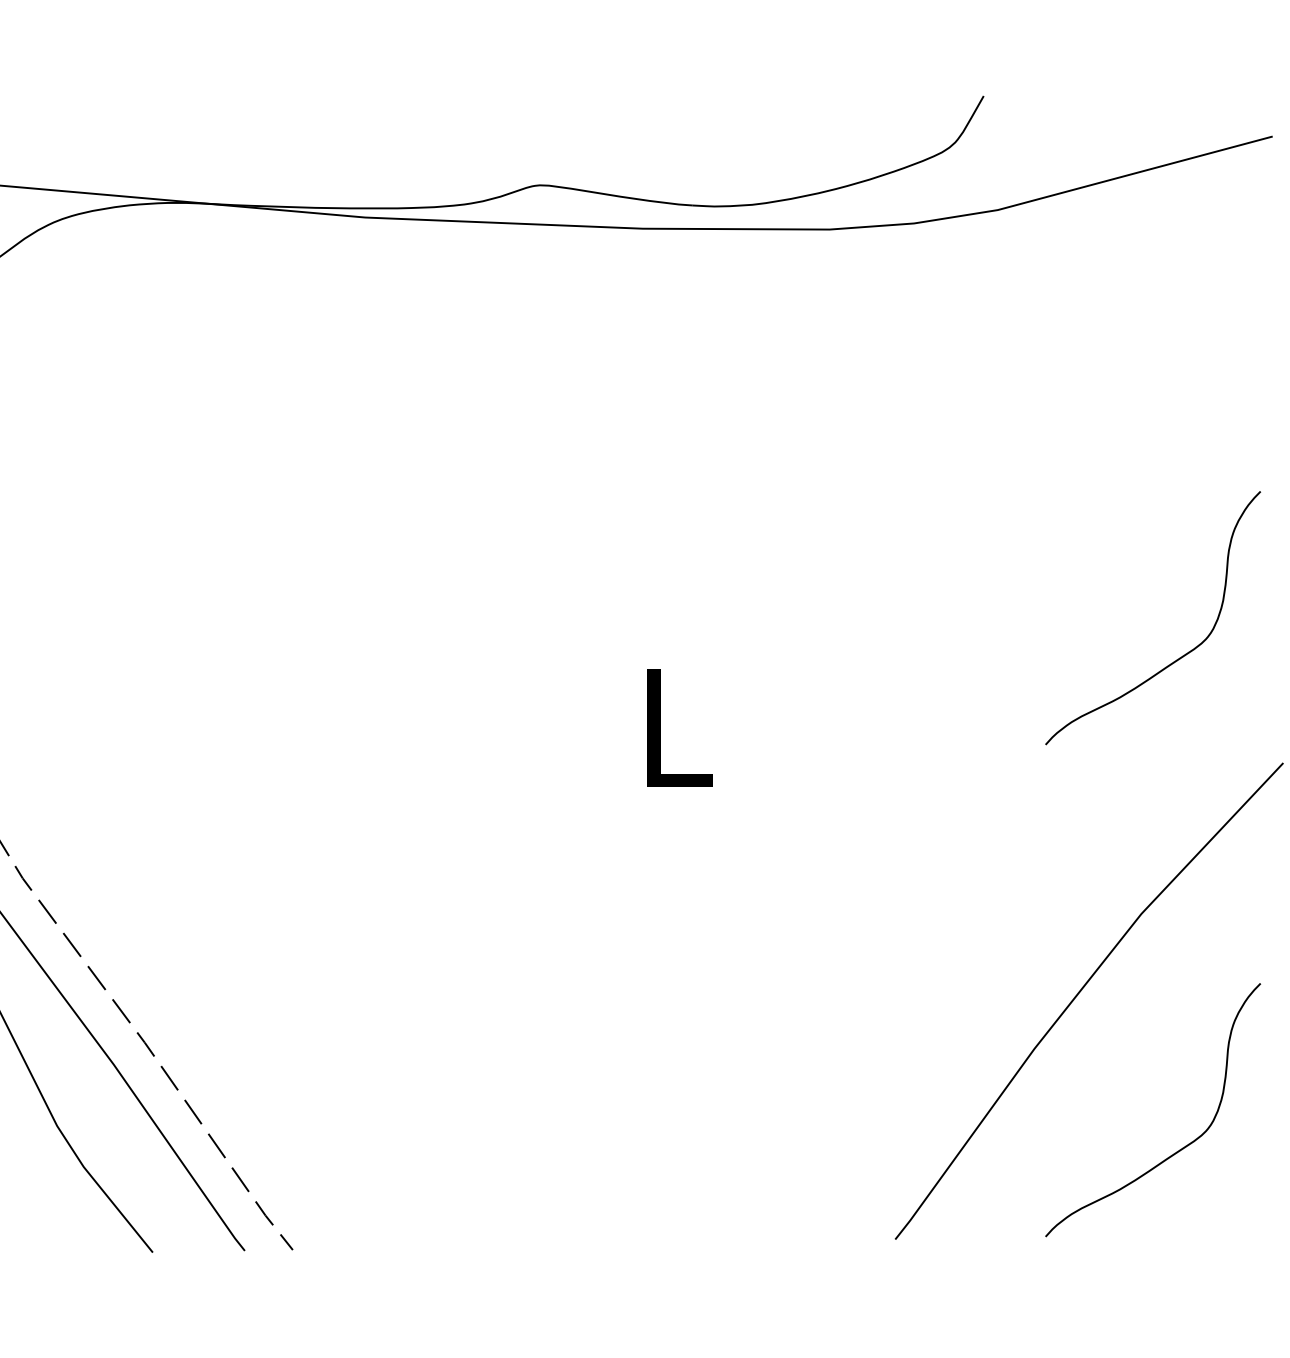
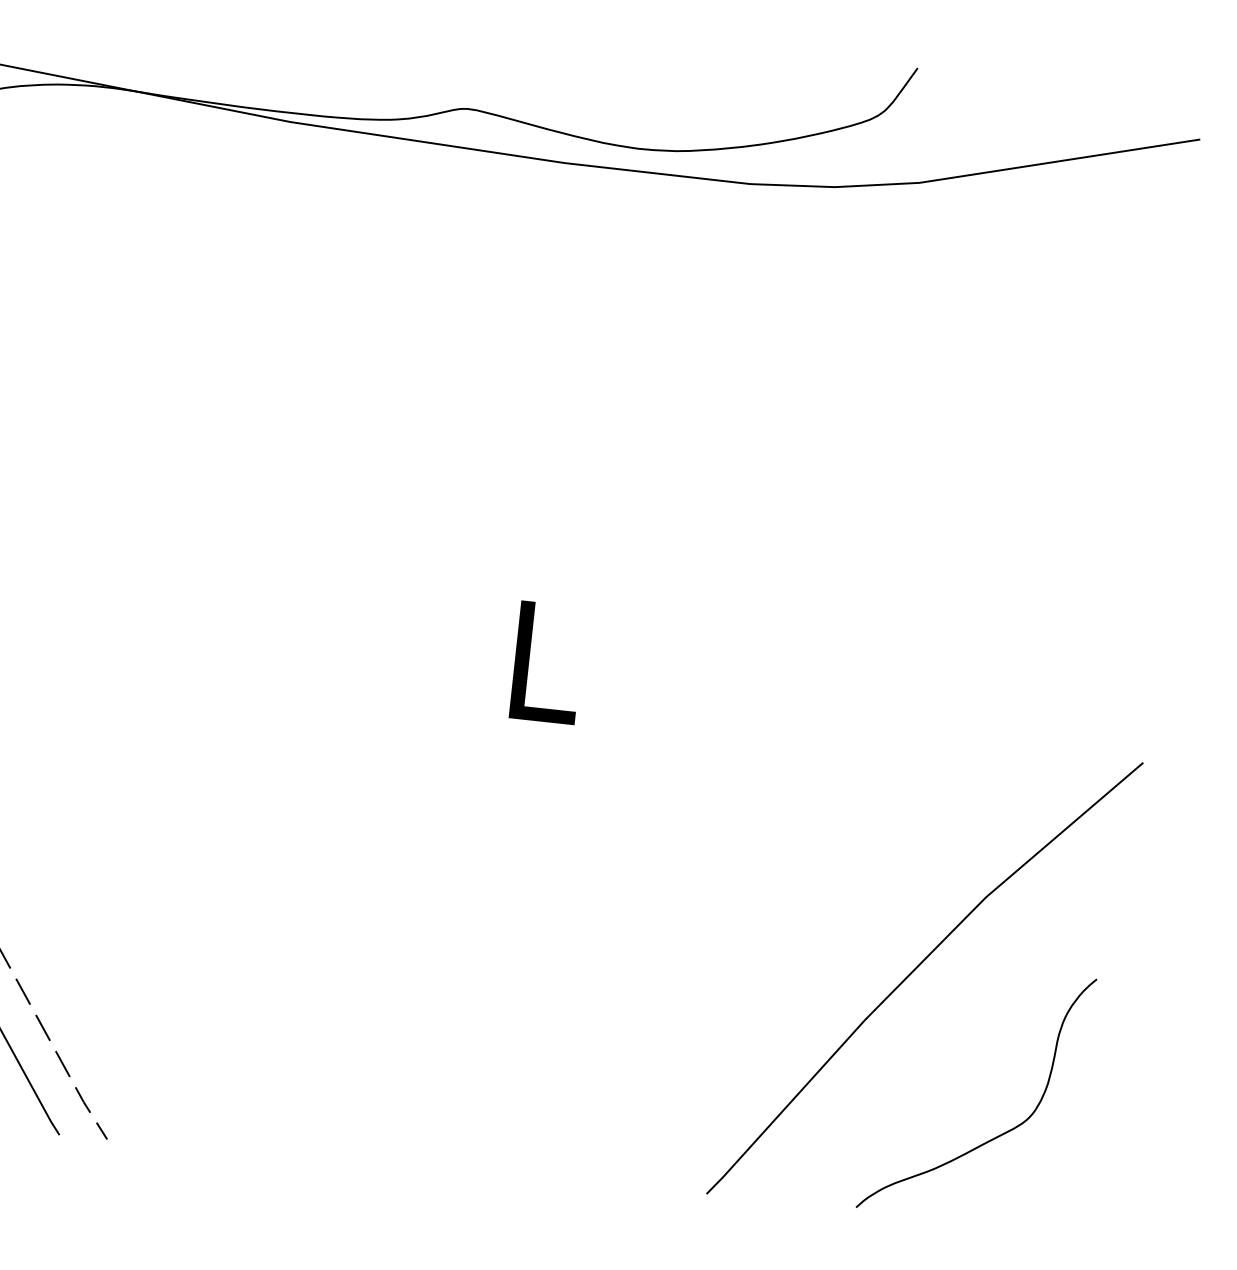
curve: (1179, 657) -> (1051, 646), removed

